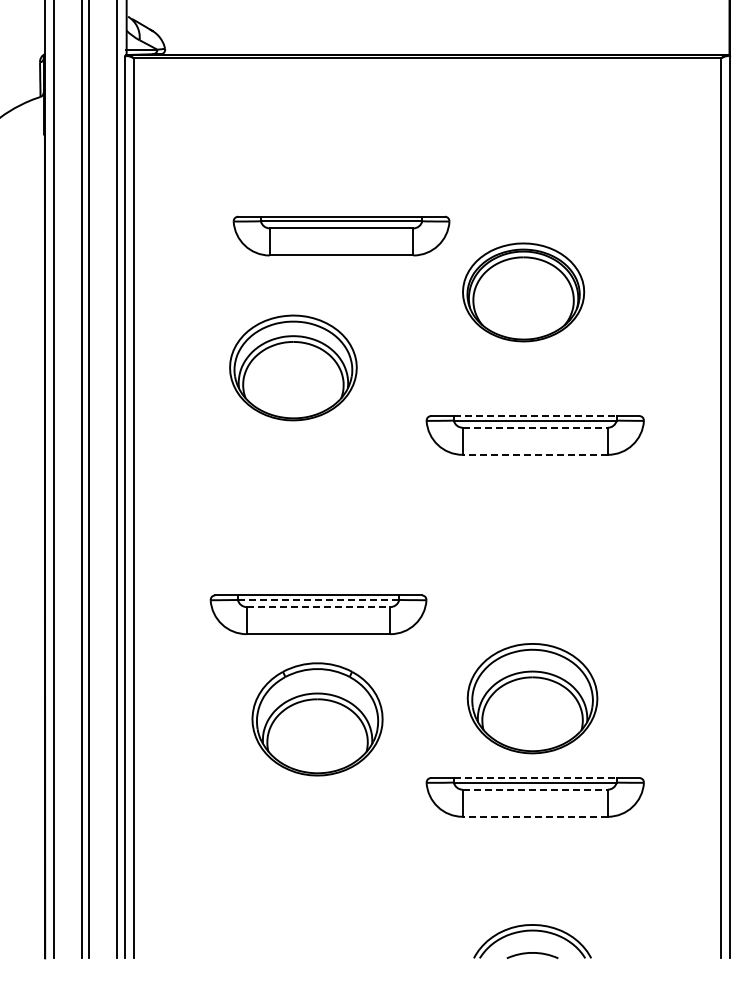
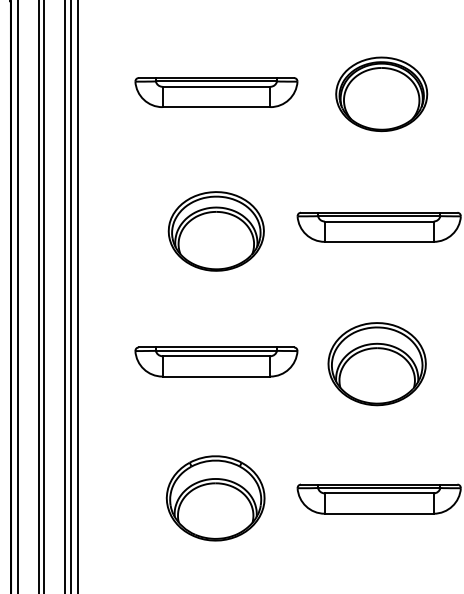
part: (341, 235) -> (216, 92), moved
part: (523, 292) -> (381, 94), moved
part: (293, 367) -> (216, 231), moved
line: (535, 416) -> (379, 213), dashed -> solid
line: (535, 427) -> (379, 221), dashed -> solid
line: (535, 454) -> (379, 241), dashed -> solid
line: (318, 599) -> (216, 350), dashed -> solid
line: (318, 607) -> (216, 356), dashed -> solid
part: (532, 698) -> (377, 364), moved
part: (317, 719) -> (215, 498), moved
line: (535, 778) -> (379, 484), dashed -> solid
line: (535, 789) -> (379, 493), dashed -> solid
line: (535, 816) -> (379, 513), dashed -> solid

